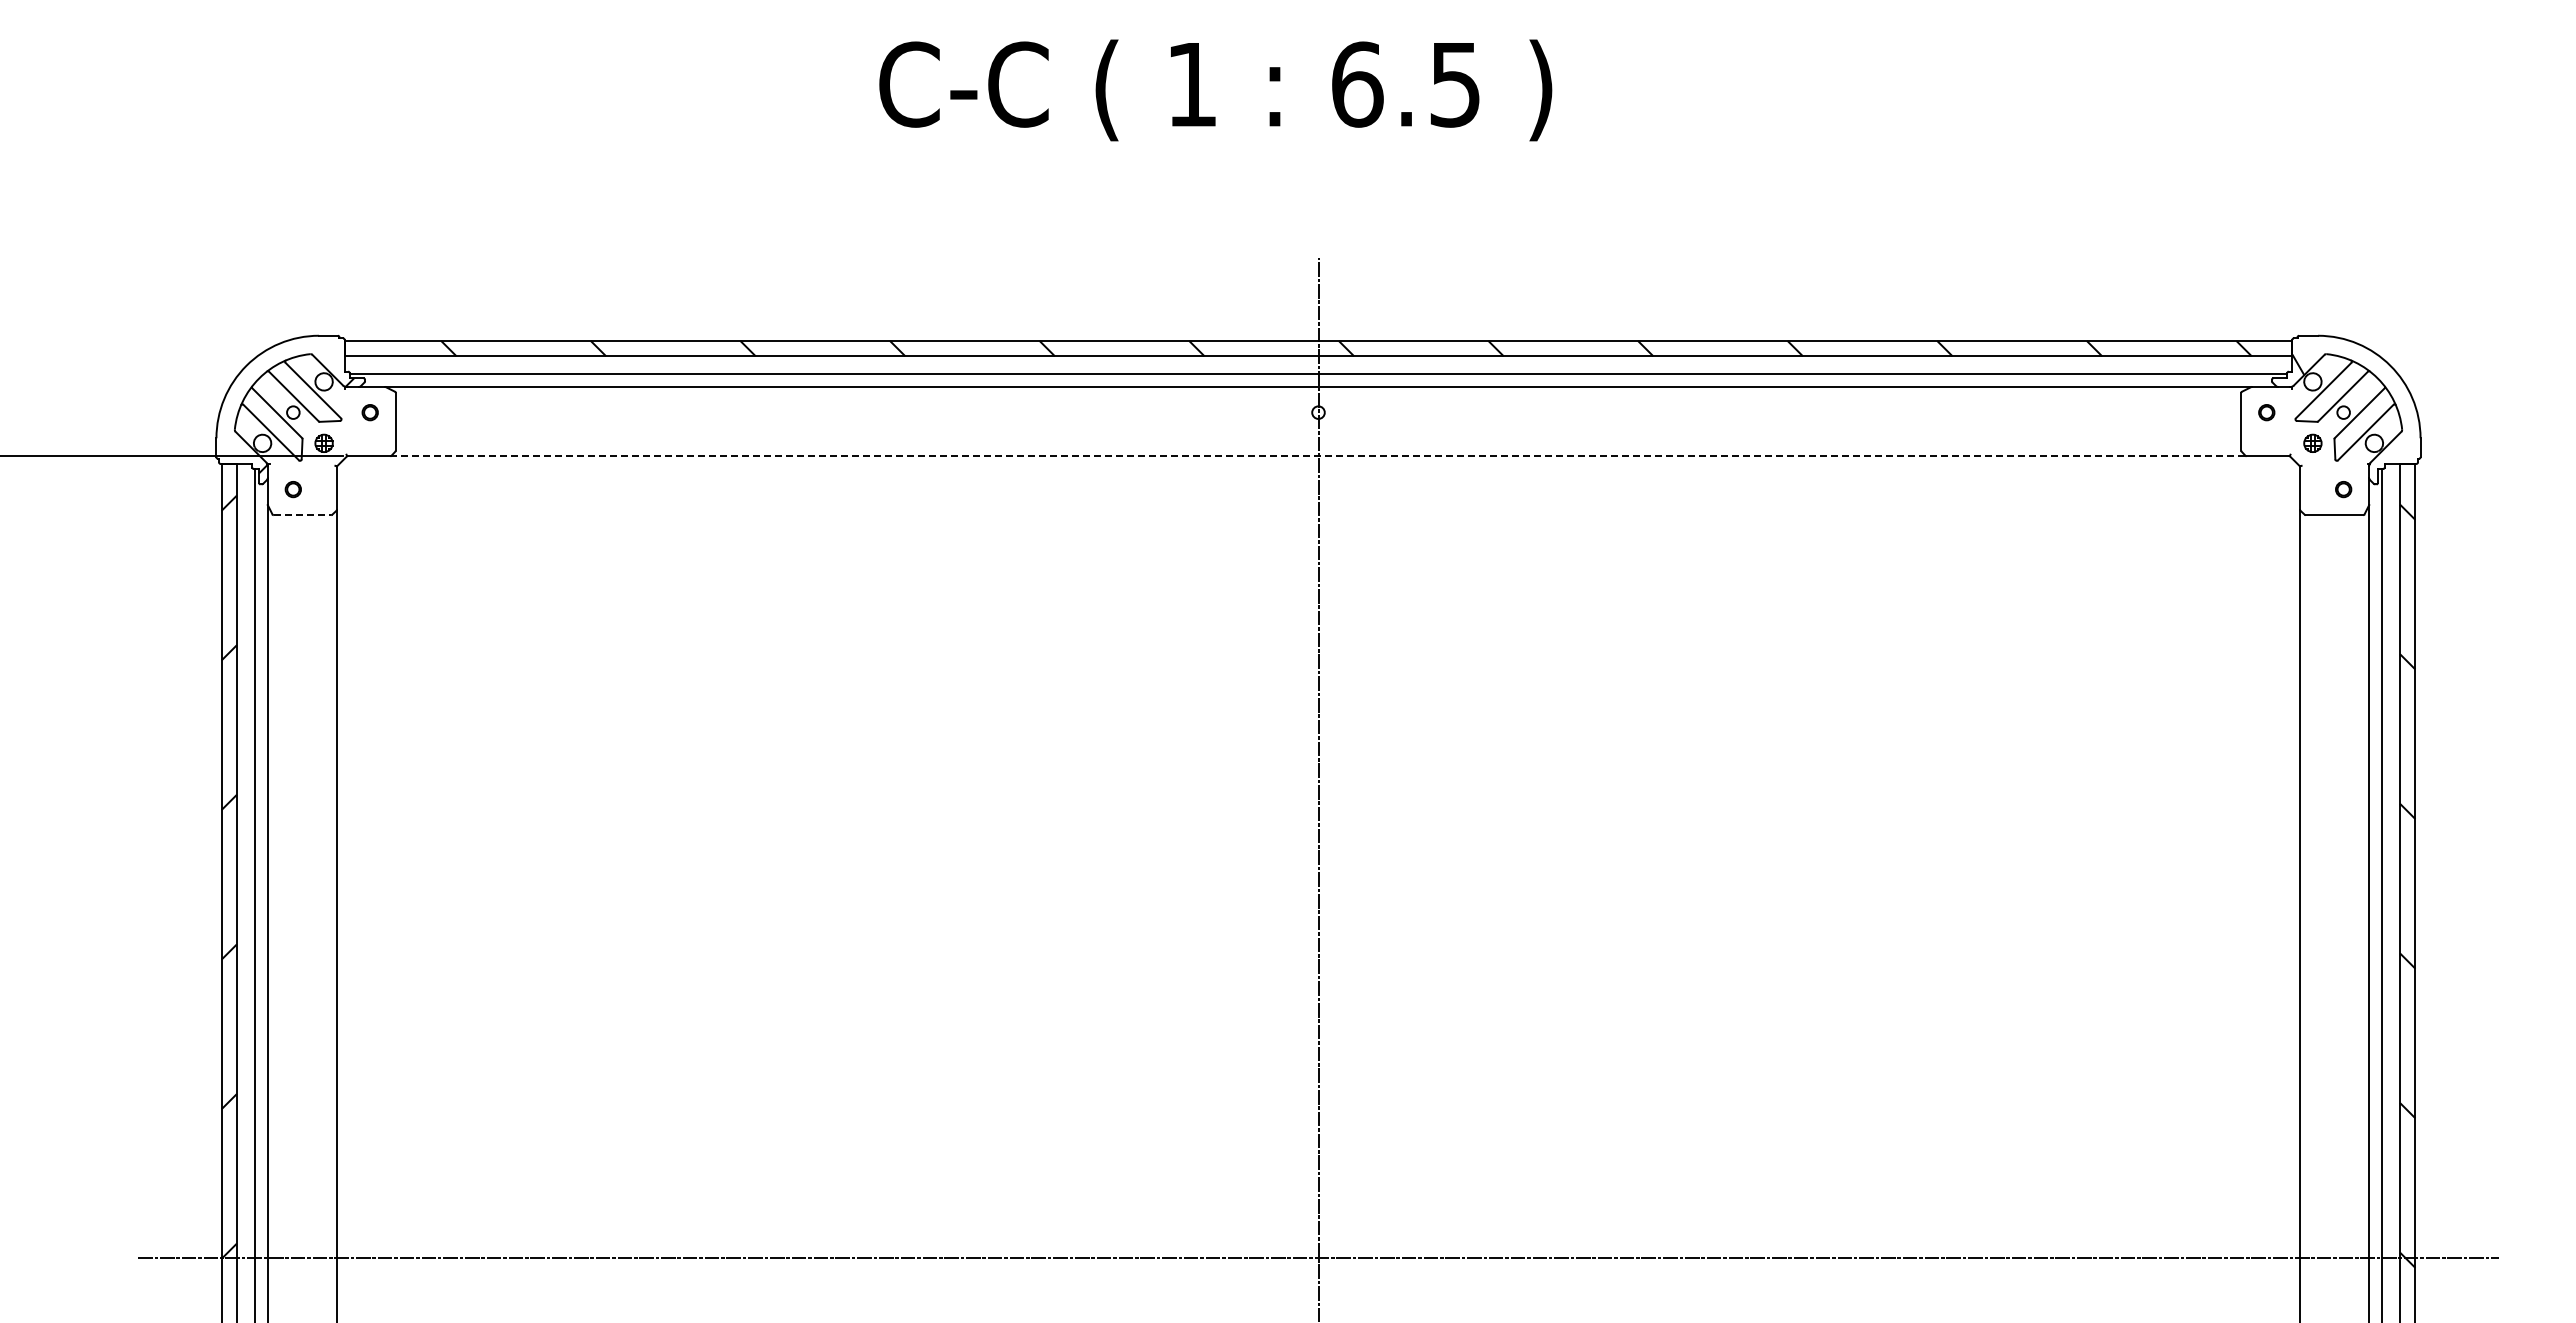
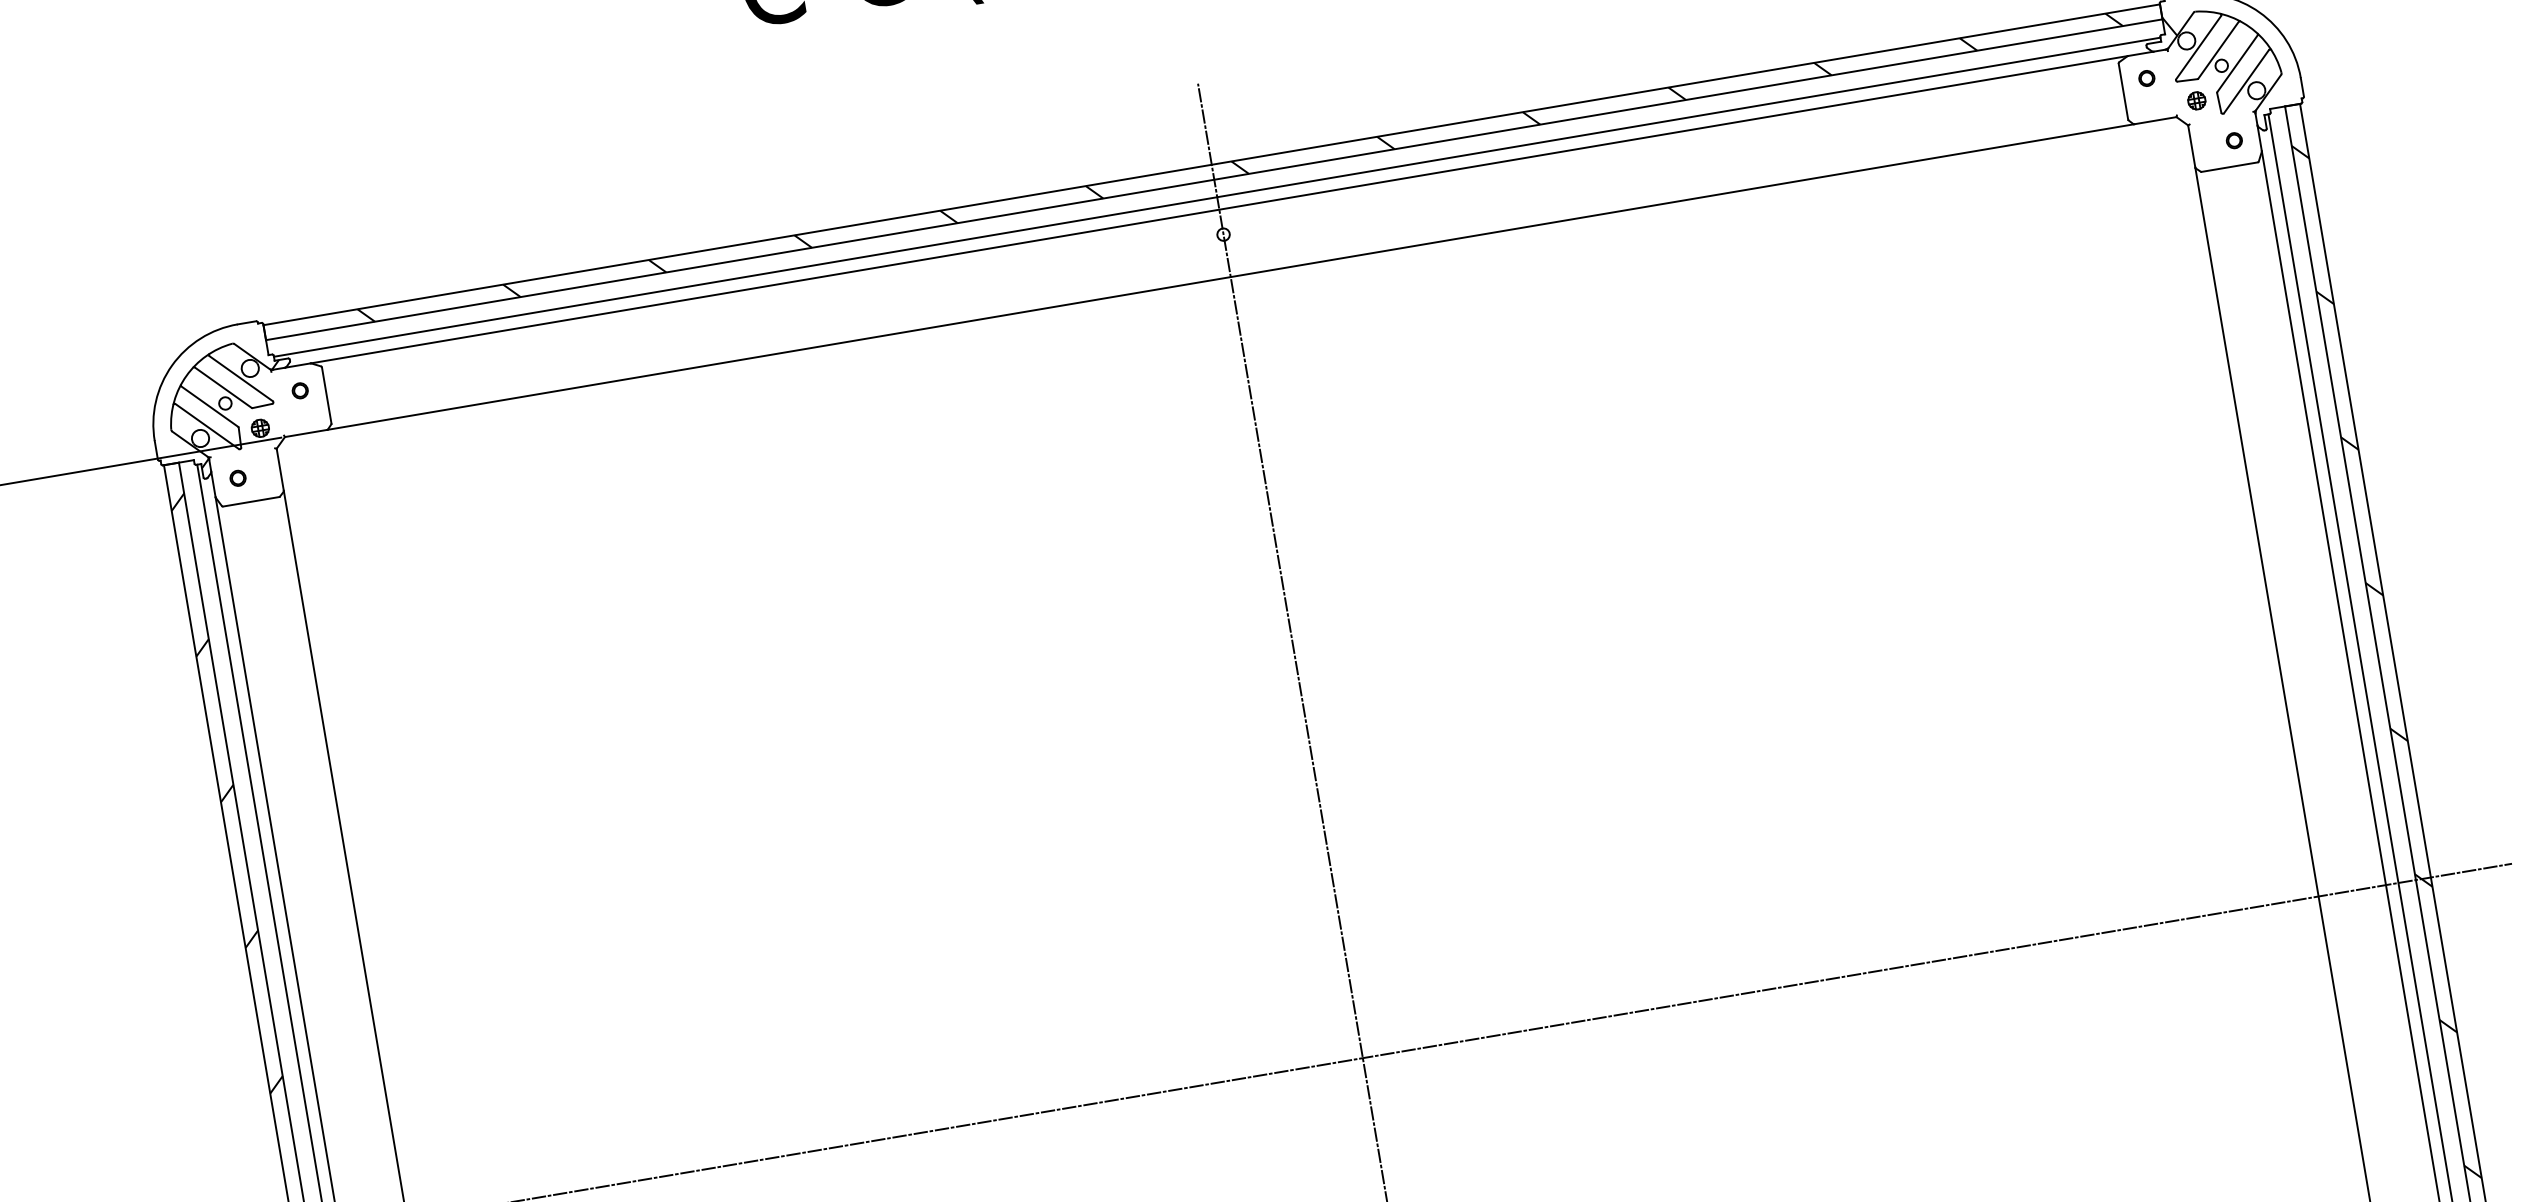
line: (1319, 456) -> (1231, 277), dashed -> solid
line: (302, 515) -> (251, 502), dashed -> solid

